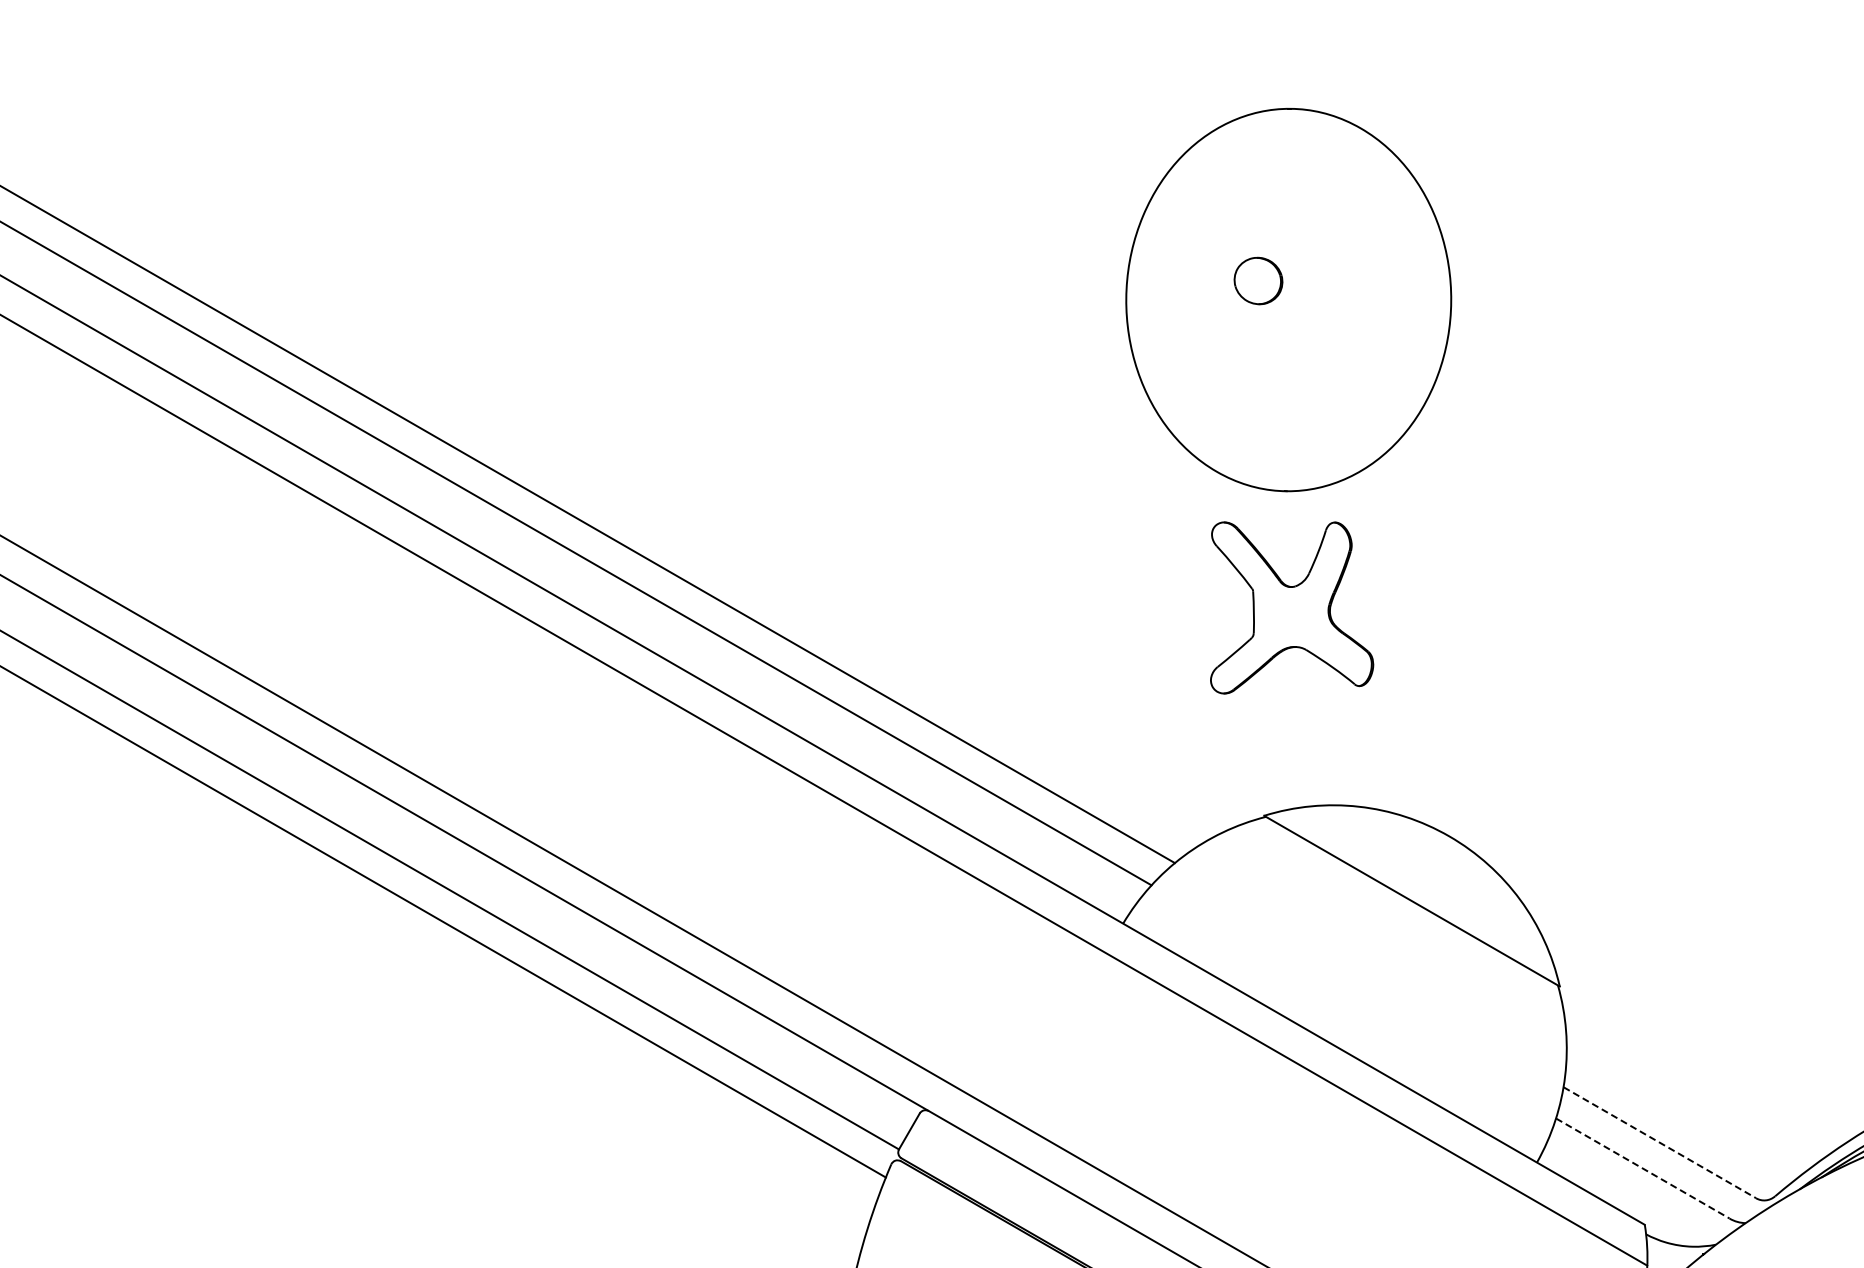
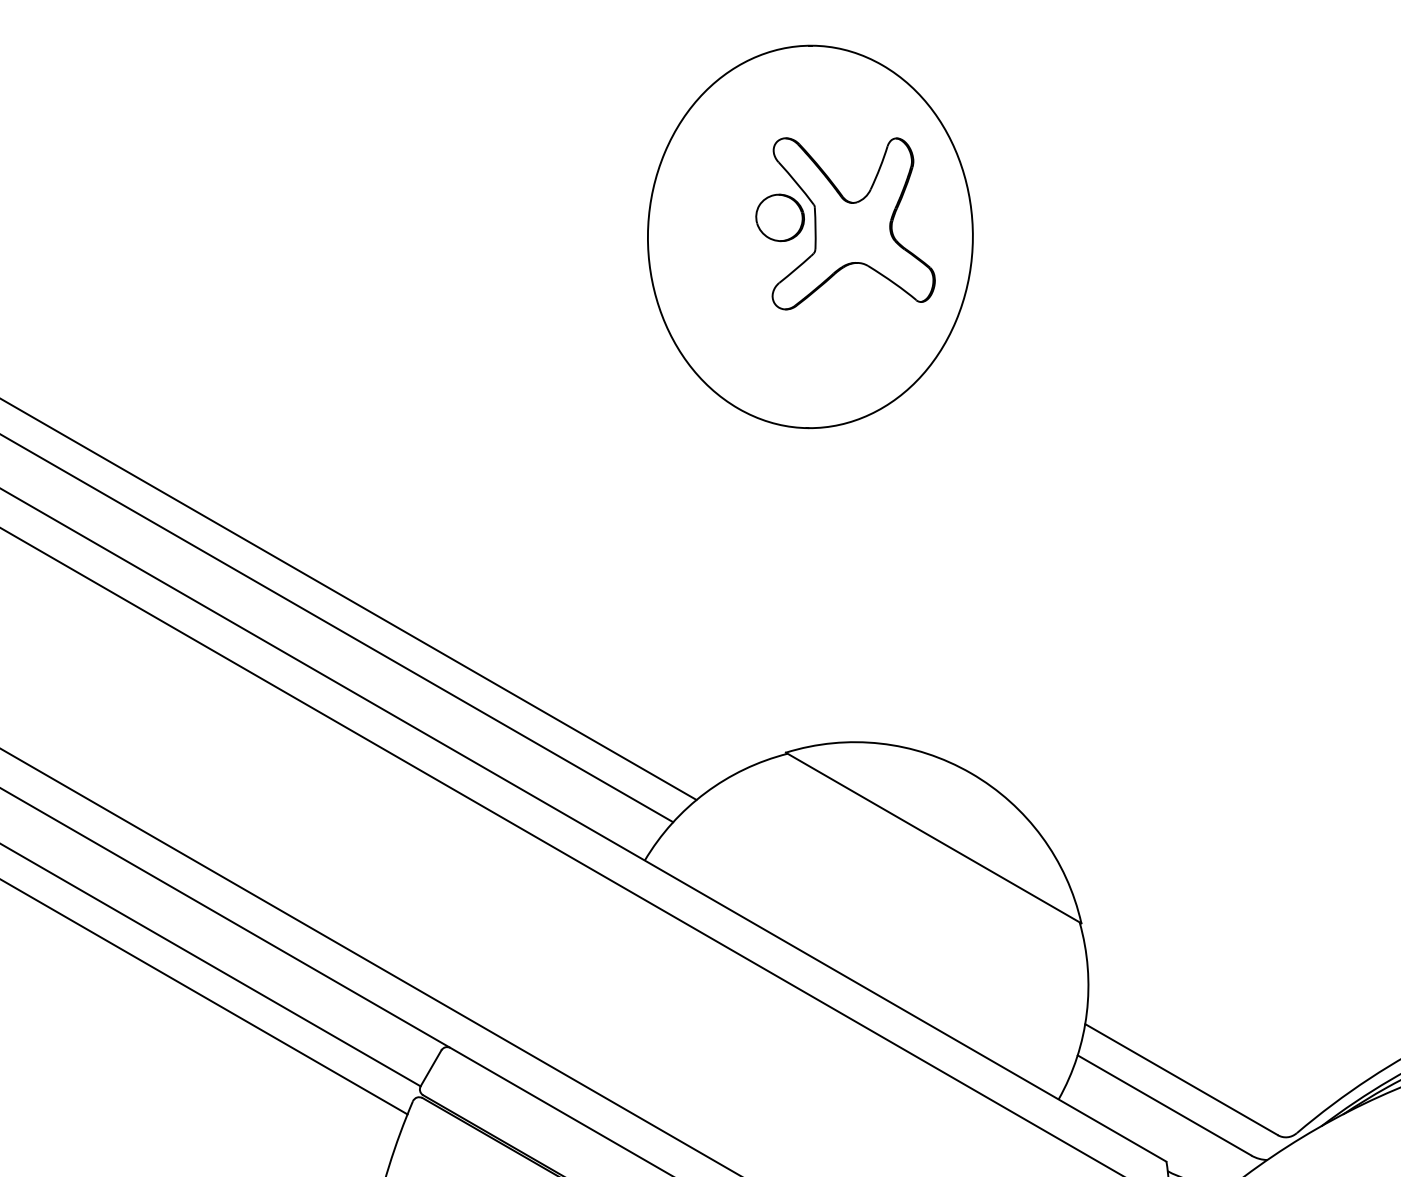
part: (1292, 607) -> (854, 223), moved
line: (1660, 1142) -> (1182, 1079), dashed -> solid
line: (1643, 1168) -> (1165, 1105), dashed -> solid

